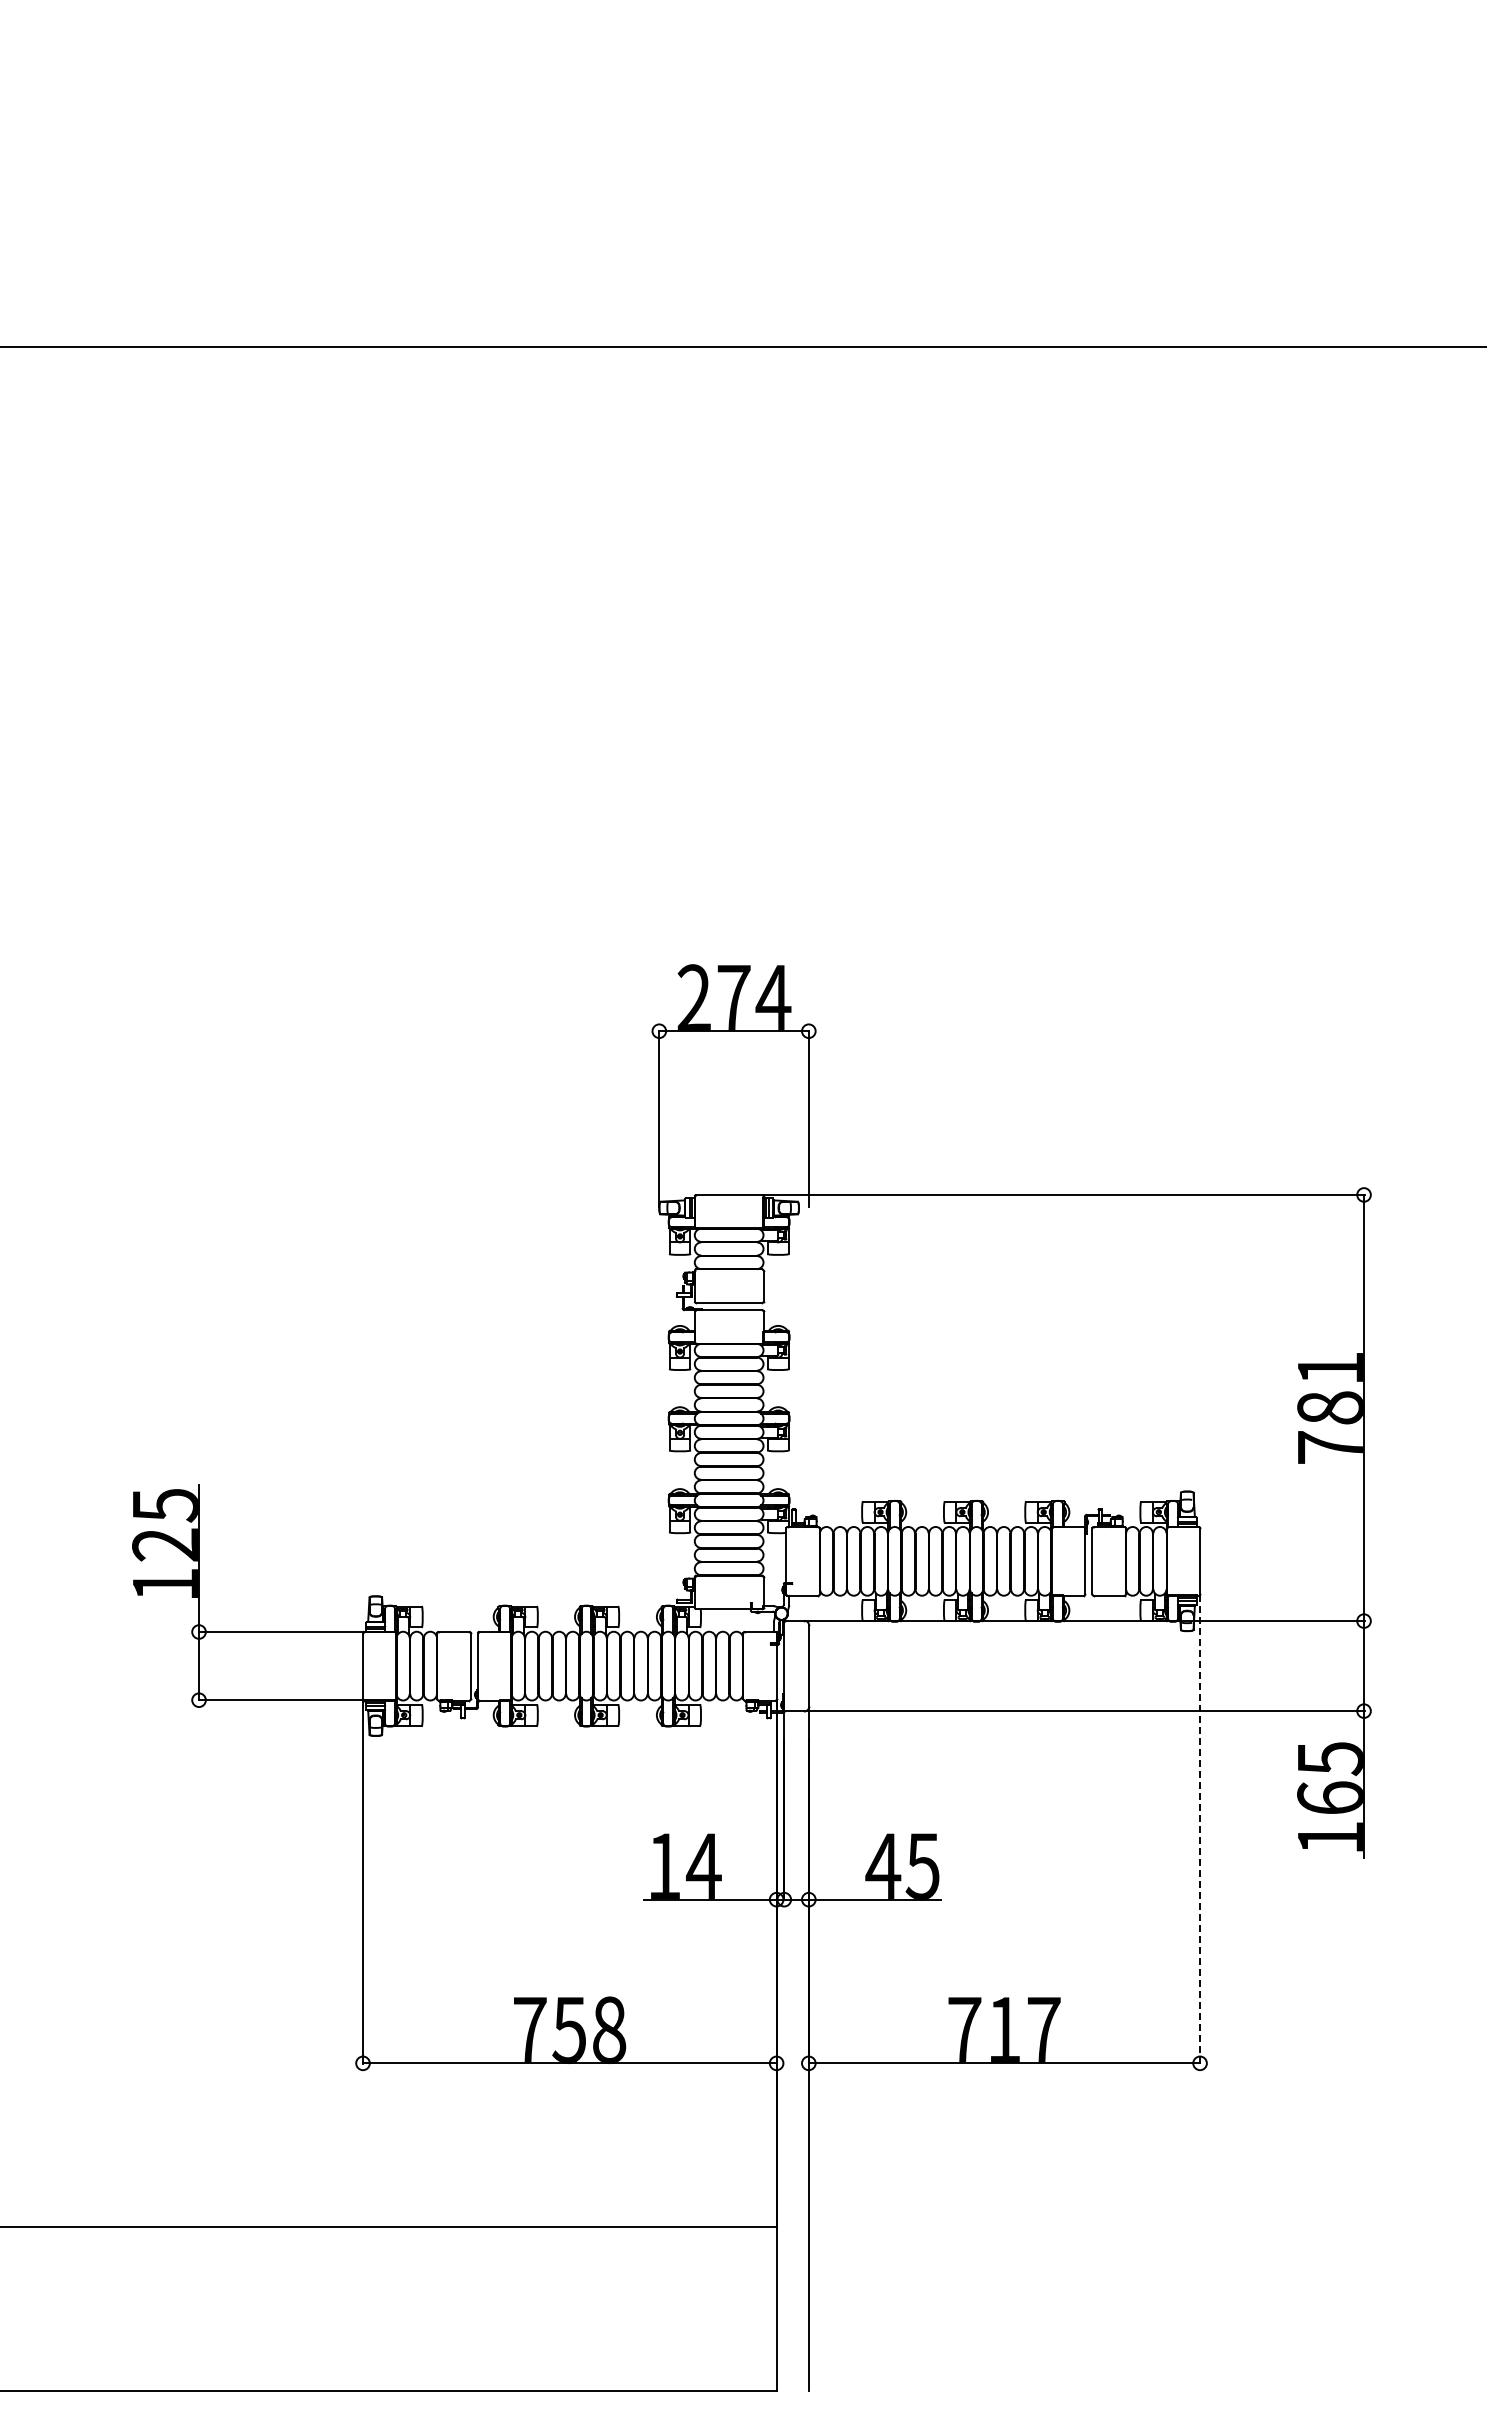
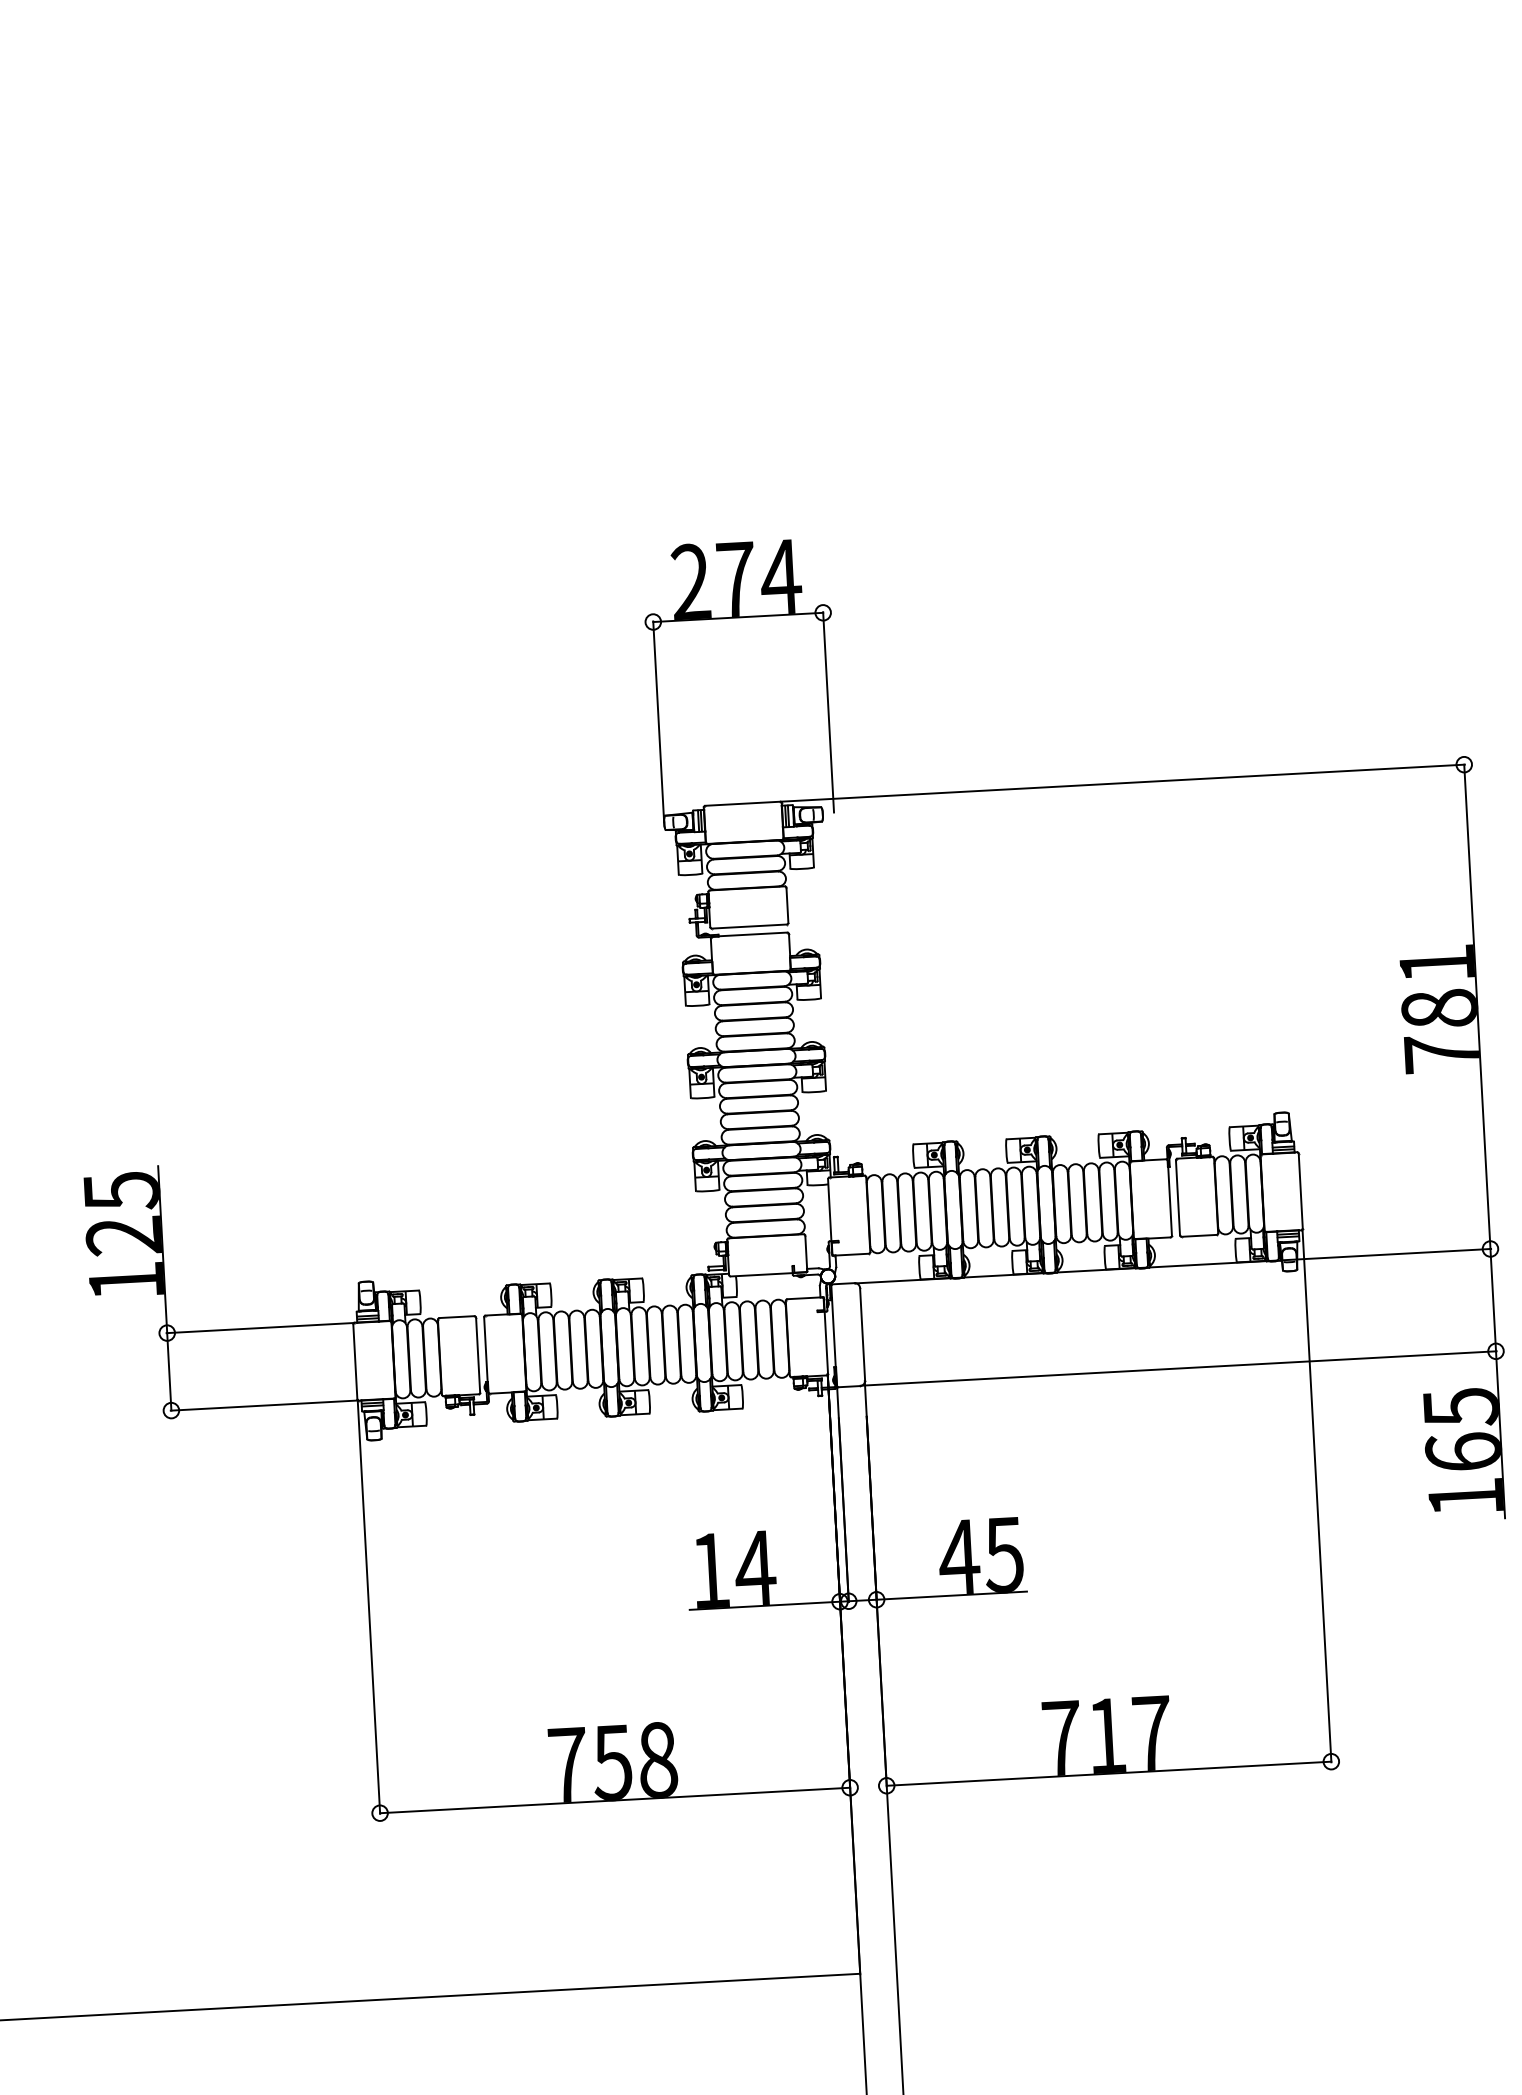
line: (1200, 1829) -> (1317, 1495), dashed -> solid

